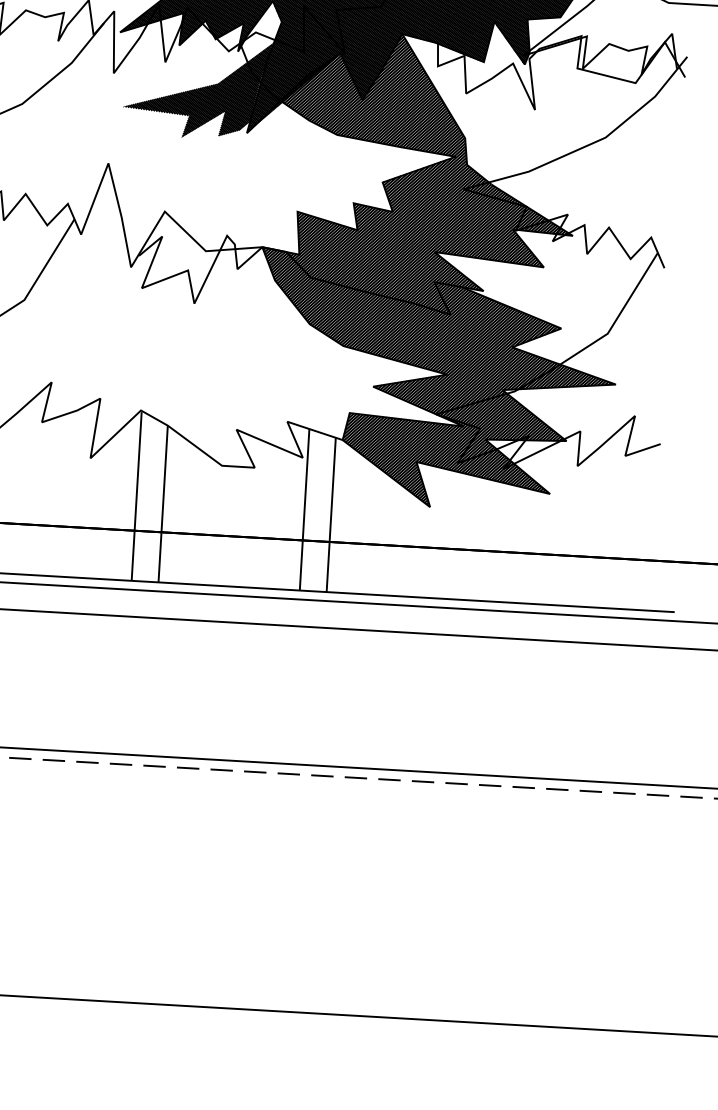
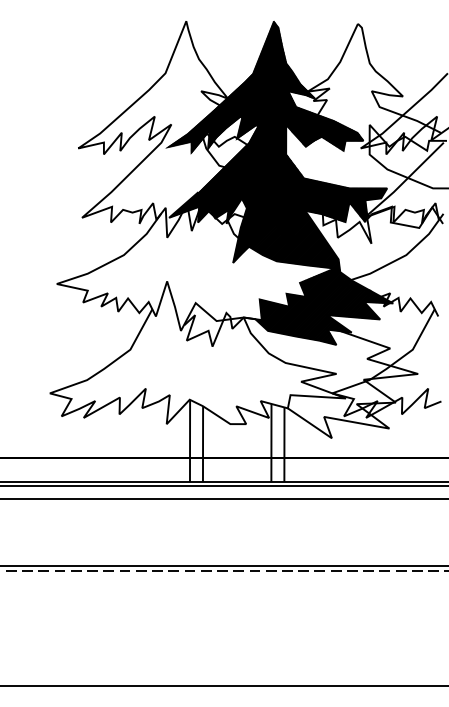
hatch: (196, 87) -> (207, 242), removed
hatch: (434, 381) -> (330, 377), removed

